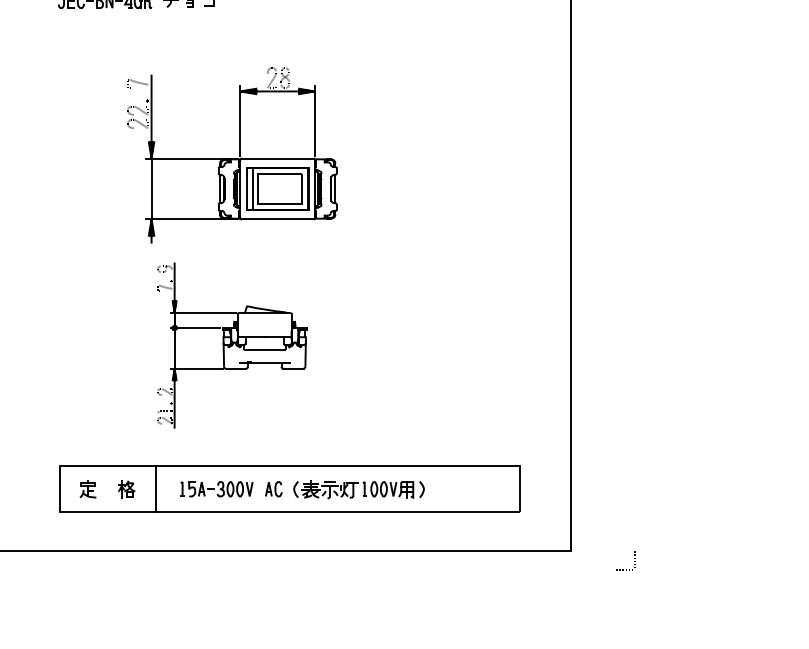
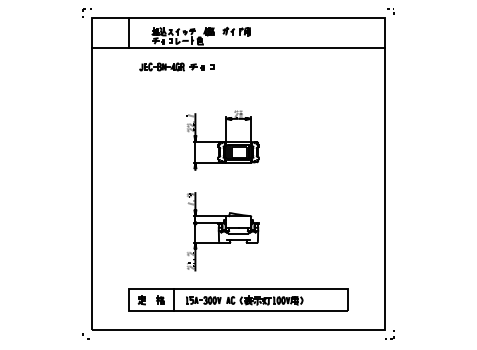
part: (231, 154) -> (222, 140), size x0.71
part: (289, 487) -> (238, 299), moved
line: (626, 568) -> (390, 338), moved

